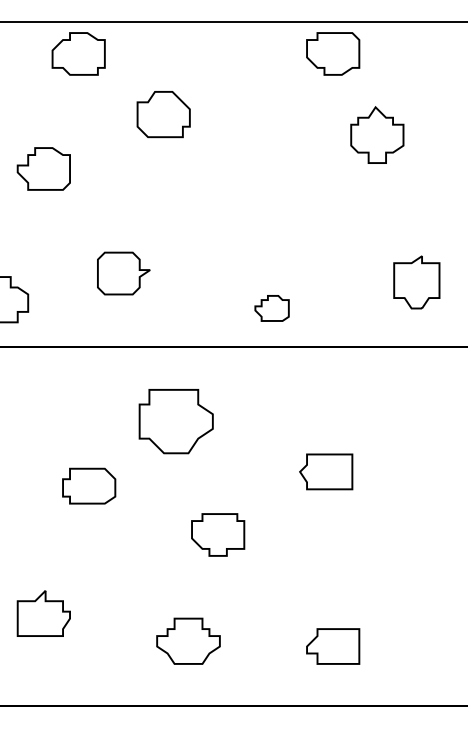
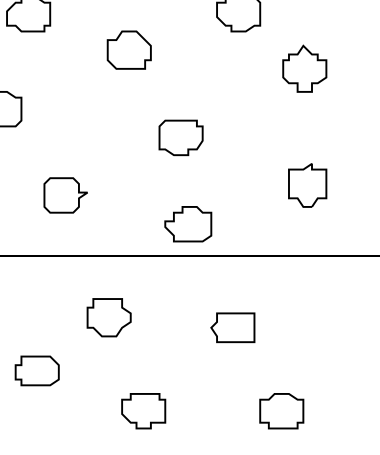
part: (163, 114) -> (129, 50), moved
part: (377, 134) -> (304, 68), moved
part: (263, 203) -> (181, 137), added
part: (416, 282) -> (307, 185), moved
part: (271, 308) -> (187, 224), size x1.67
part: (176, 421) -> (109, 317), size x0.71
part: (326, 471) -> (233, 327), moved
part: (385, 534) -> (281, 410), added

